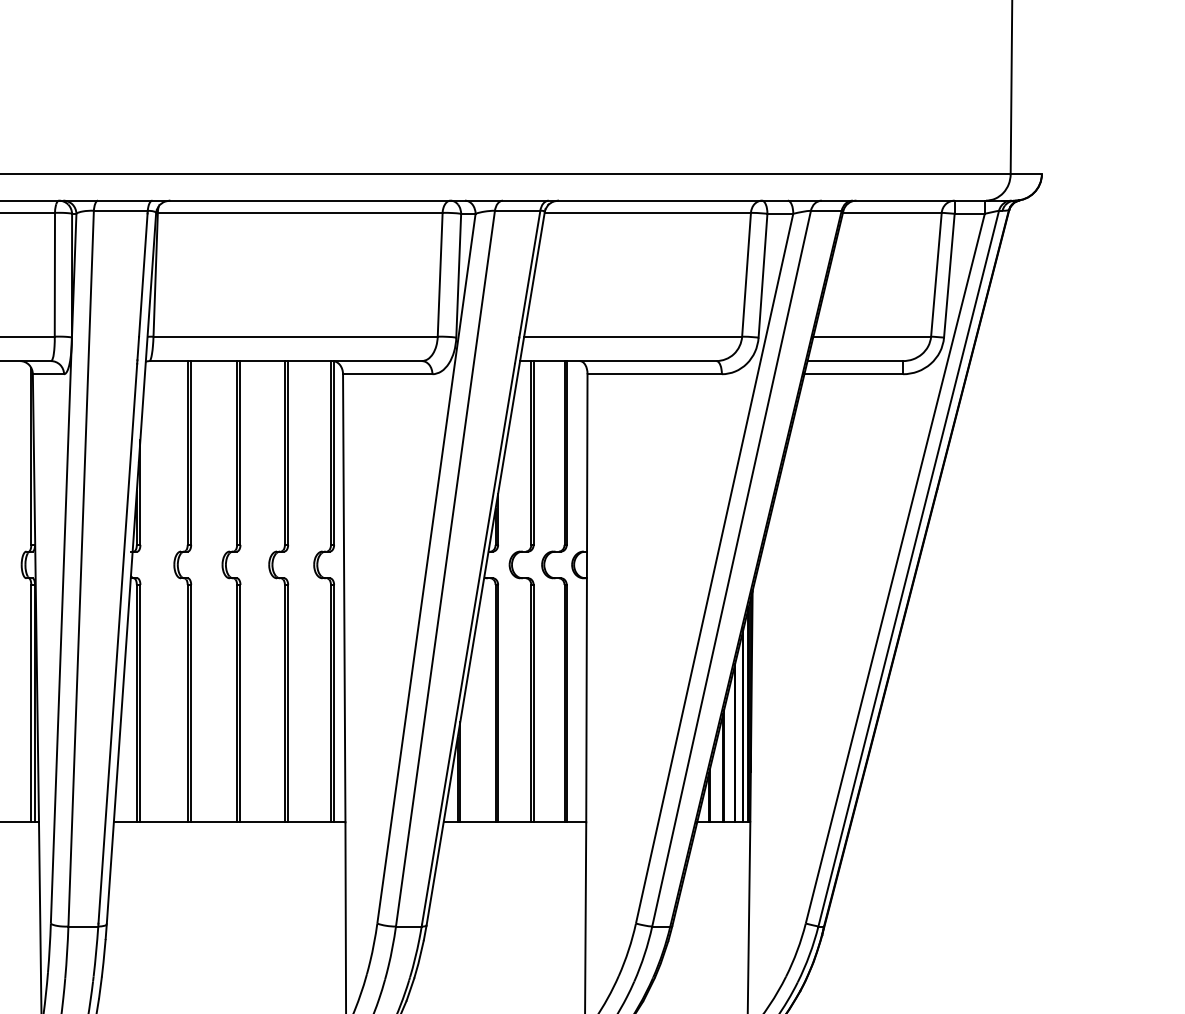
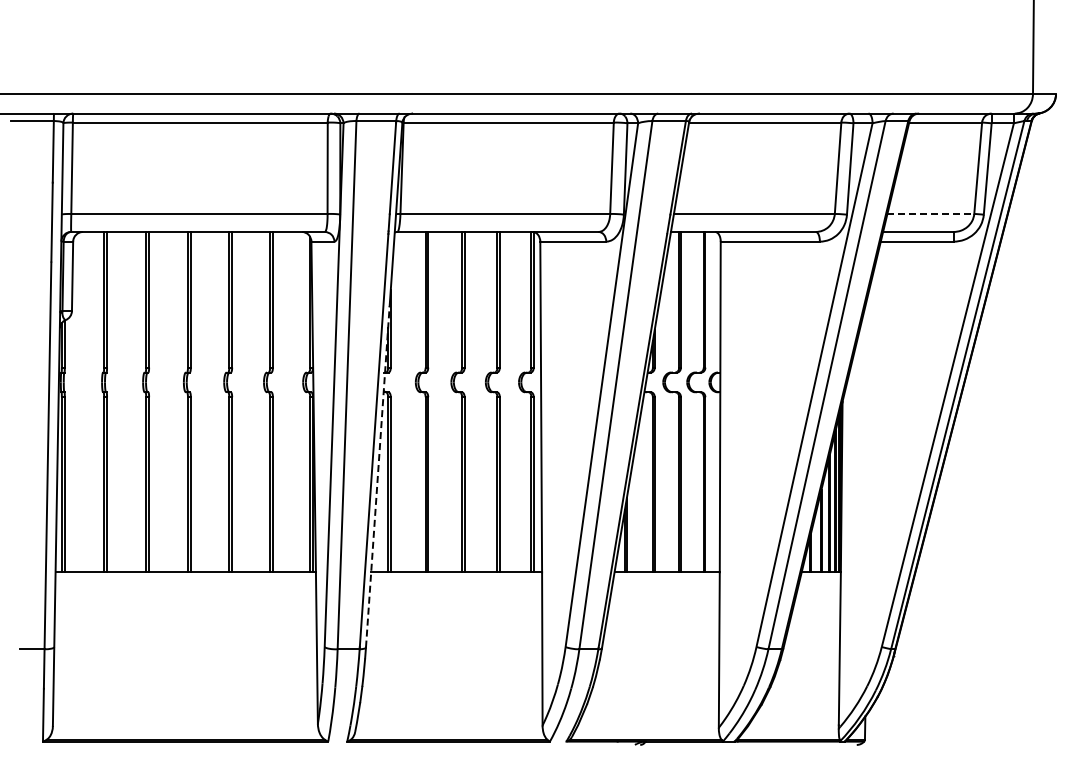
line: (873, 336) -> (931, 213), solid -> dashed
line: (122, 693) -> (377, 477), solid -> dashed

